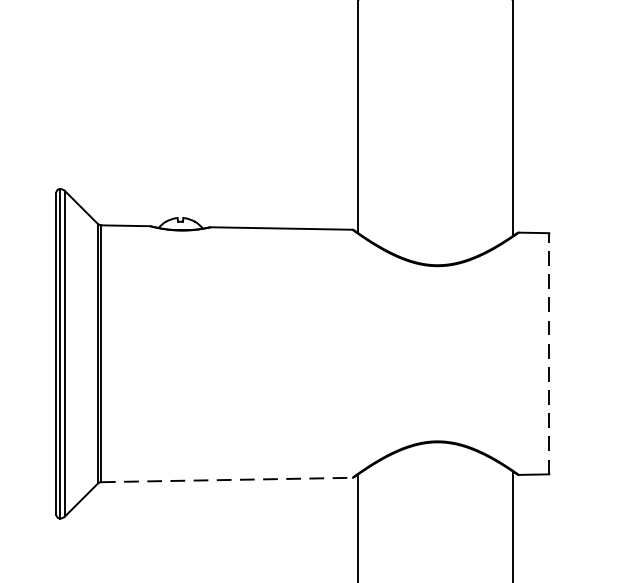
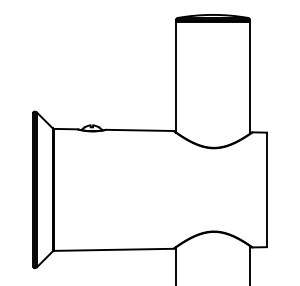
line: (550, 352) -> (267, 189), dashed -> solid
line: (226, 479) -> (113, 249), dashed -> solid

